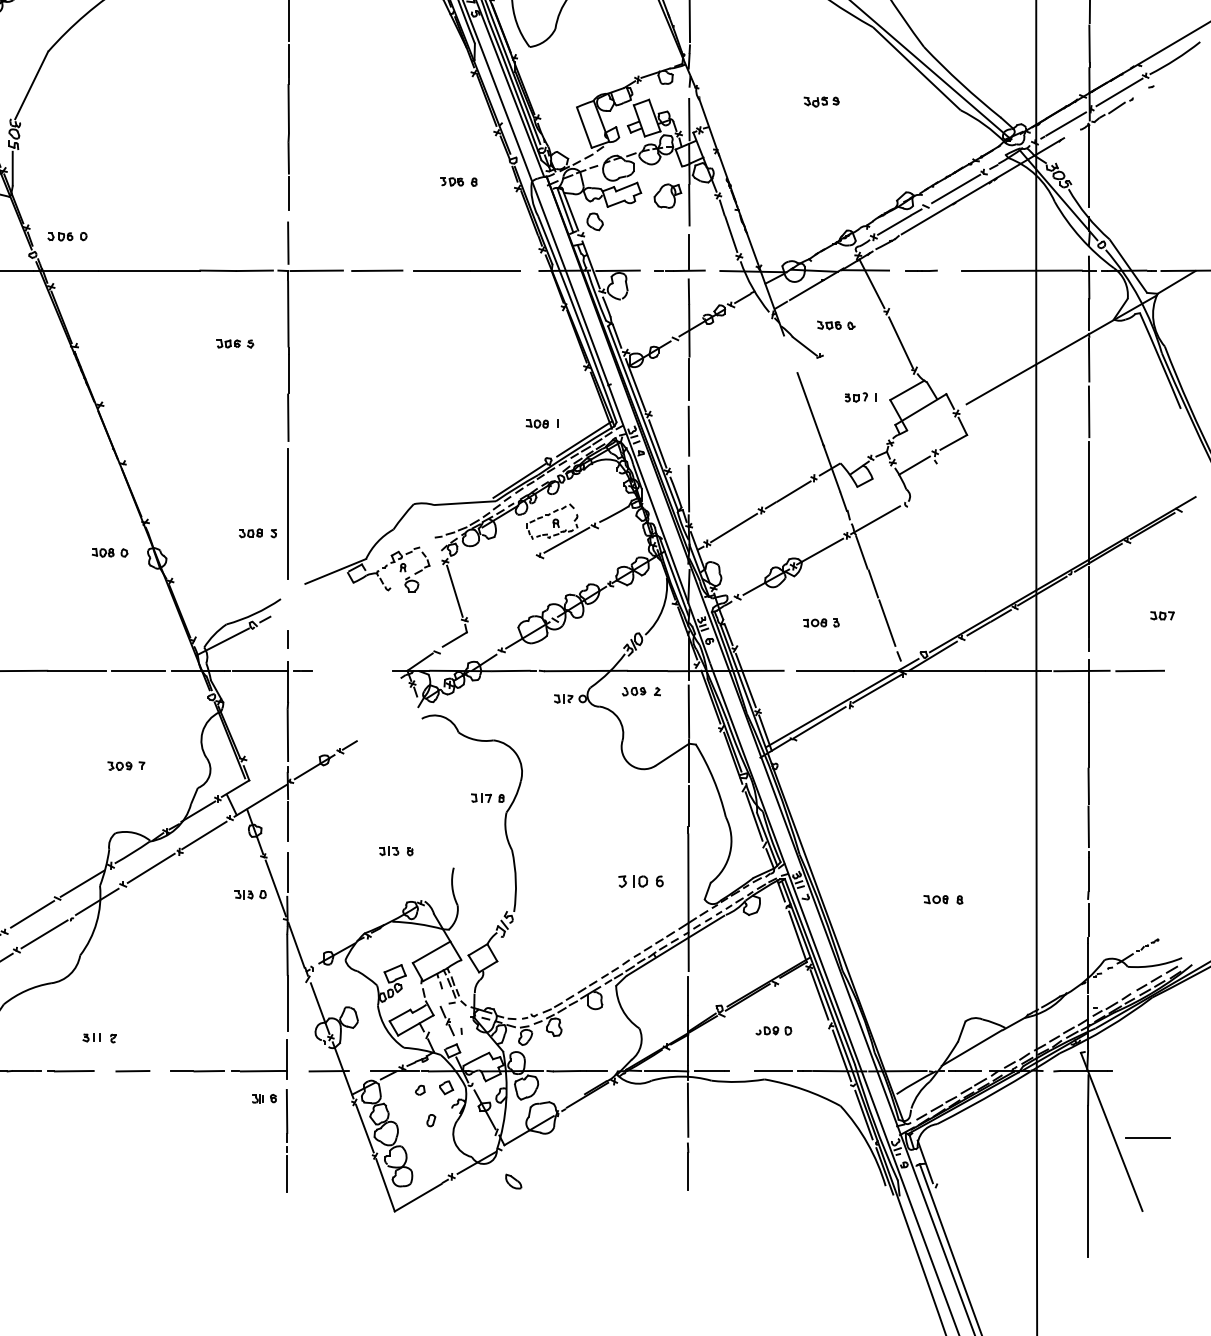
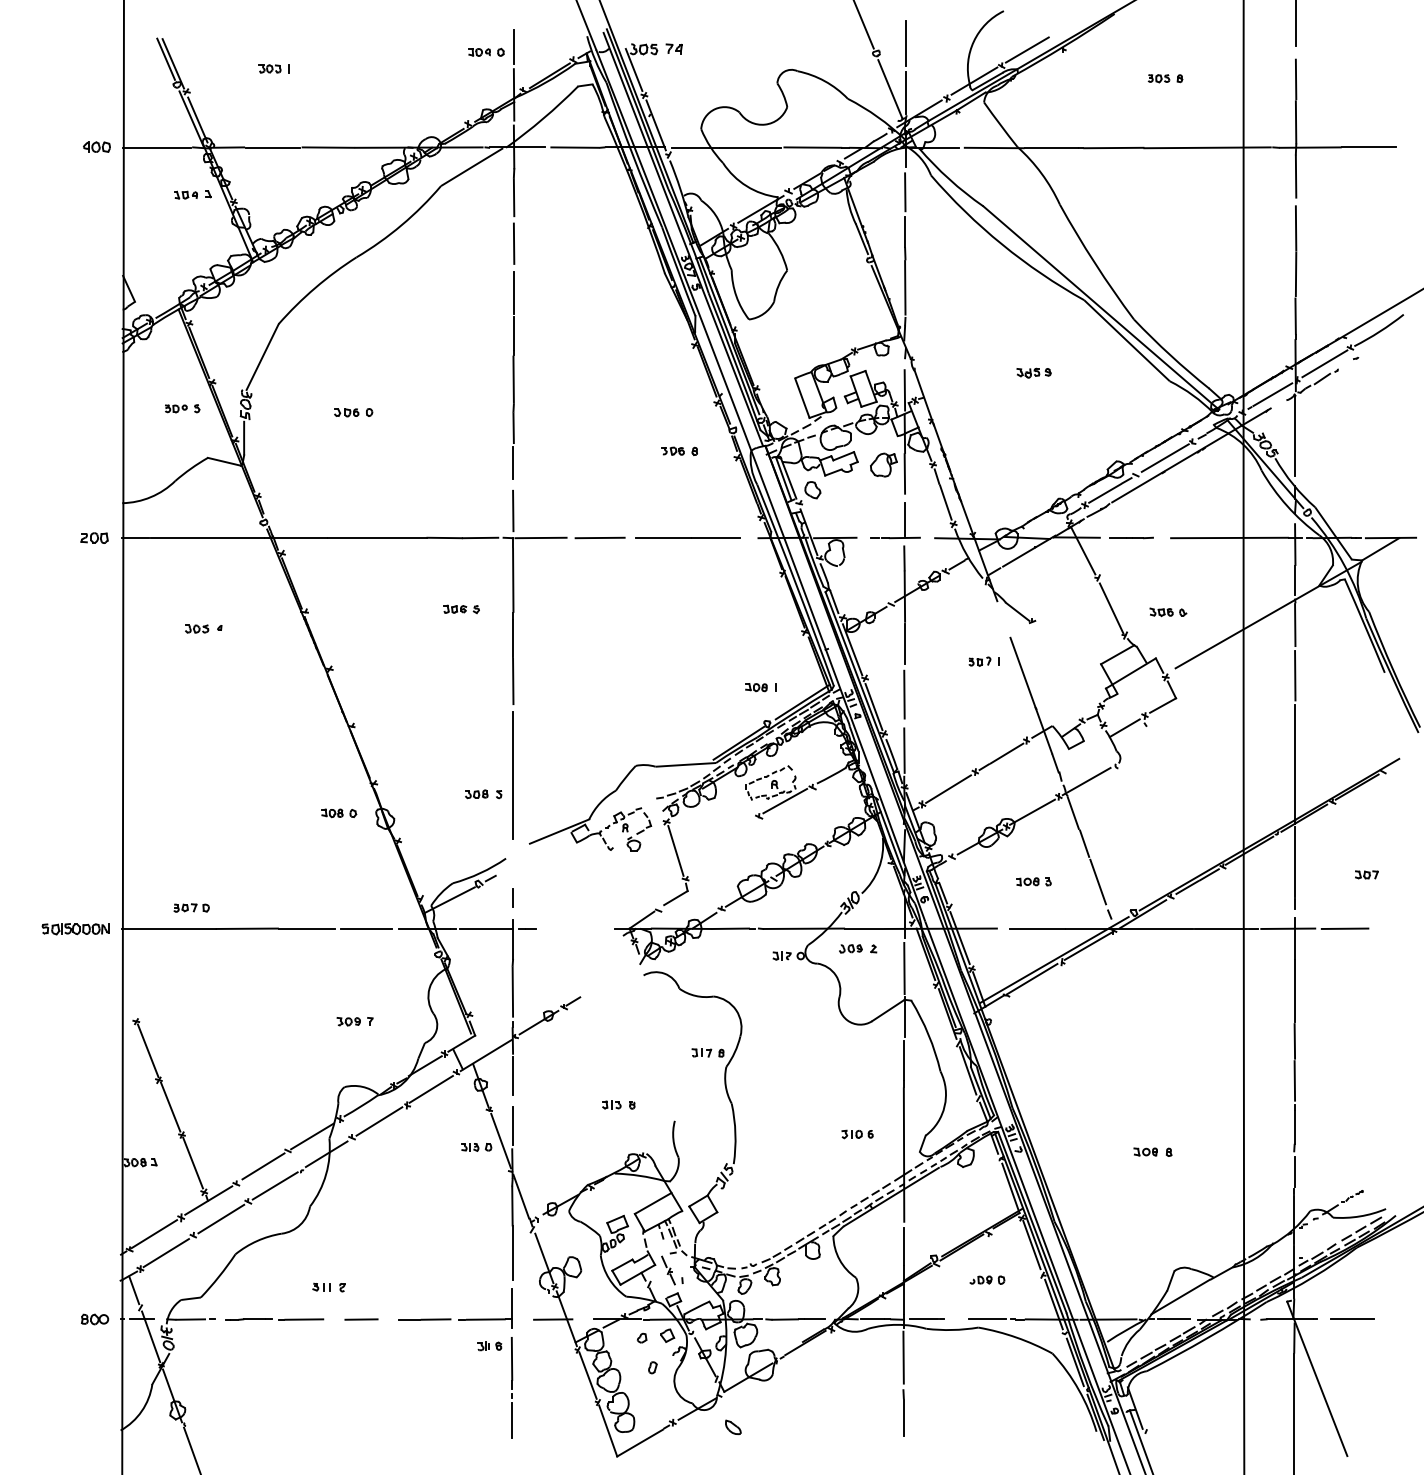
part: (67, 236) -> (353, 412), moved
part: (921, 270) -> (1131, 537), size x1.43
part: (836, 325) -> (1168, 612), moved
part: (860, 397) -> (983, 661), moved
part: (640, 881) -> (857, 1134), size x0.71
line: (1147, 1136) -> (1352, 1318), moved

